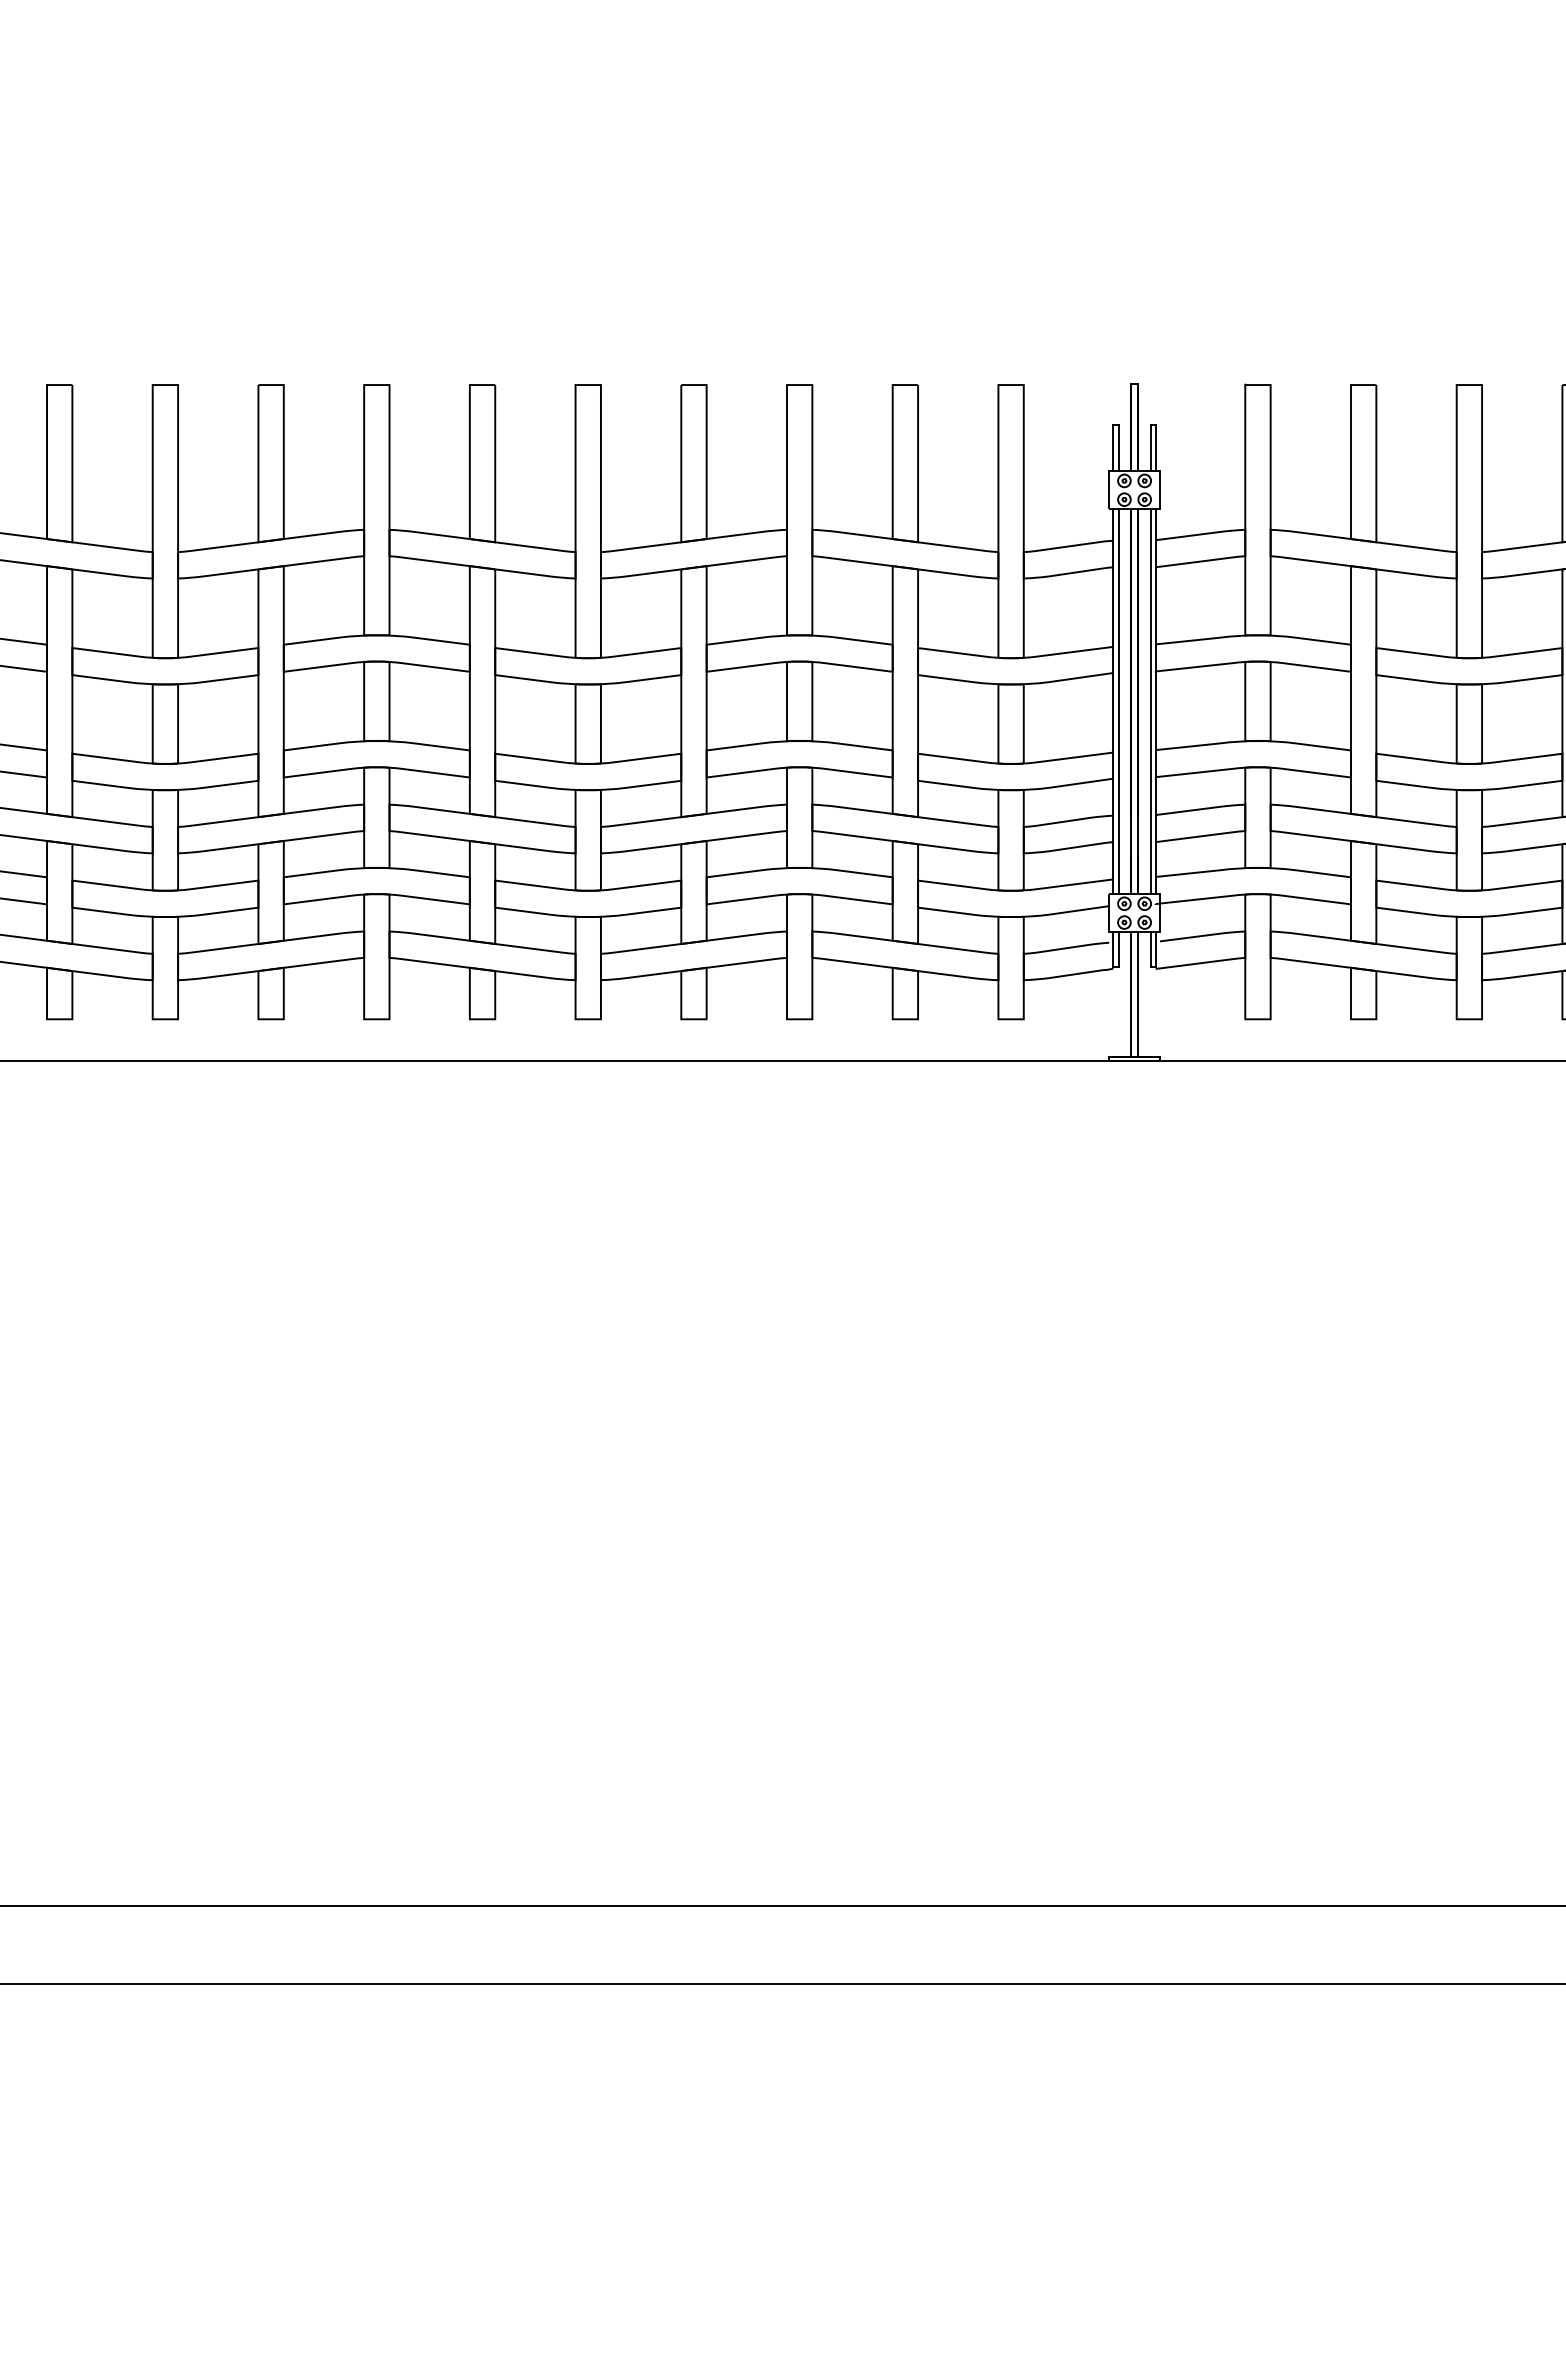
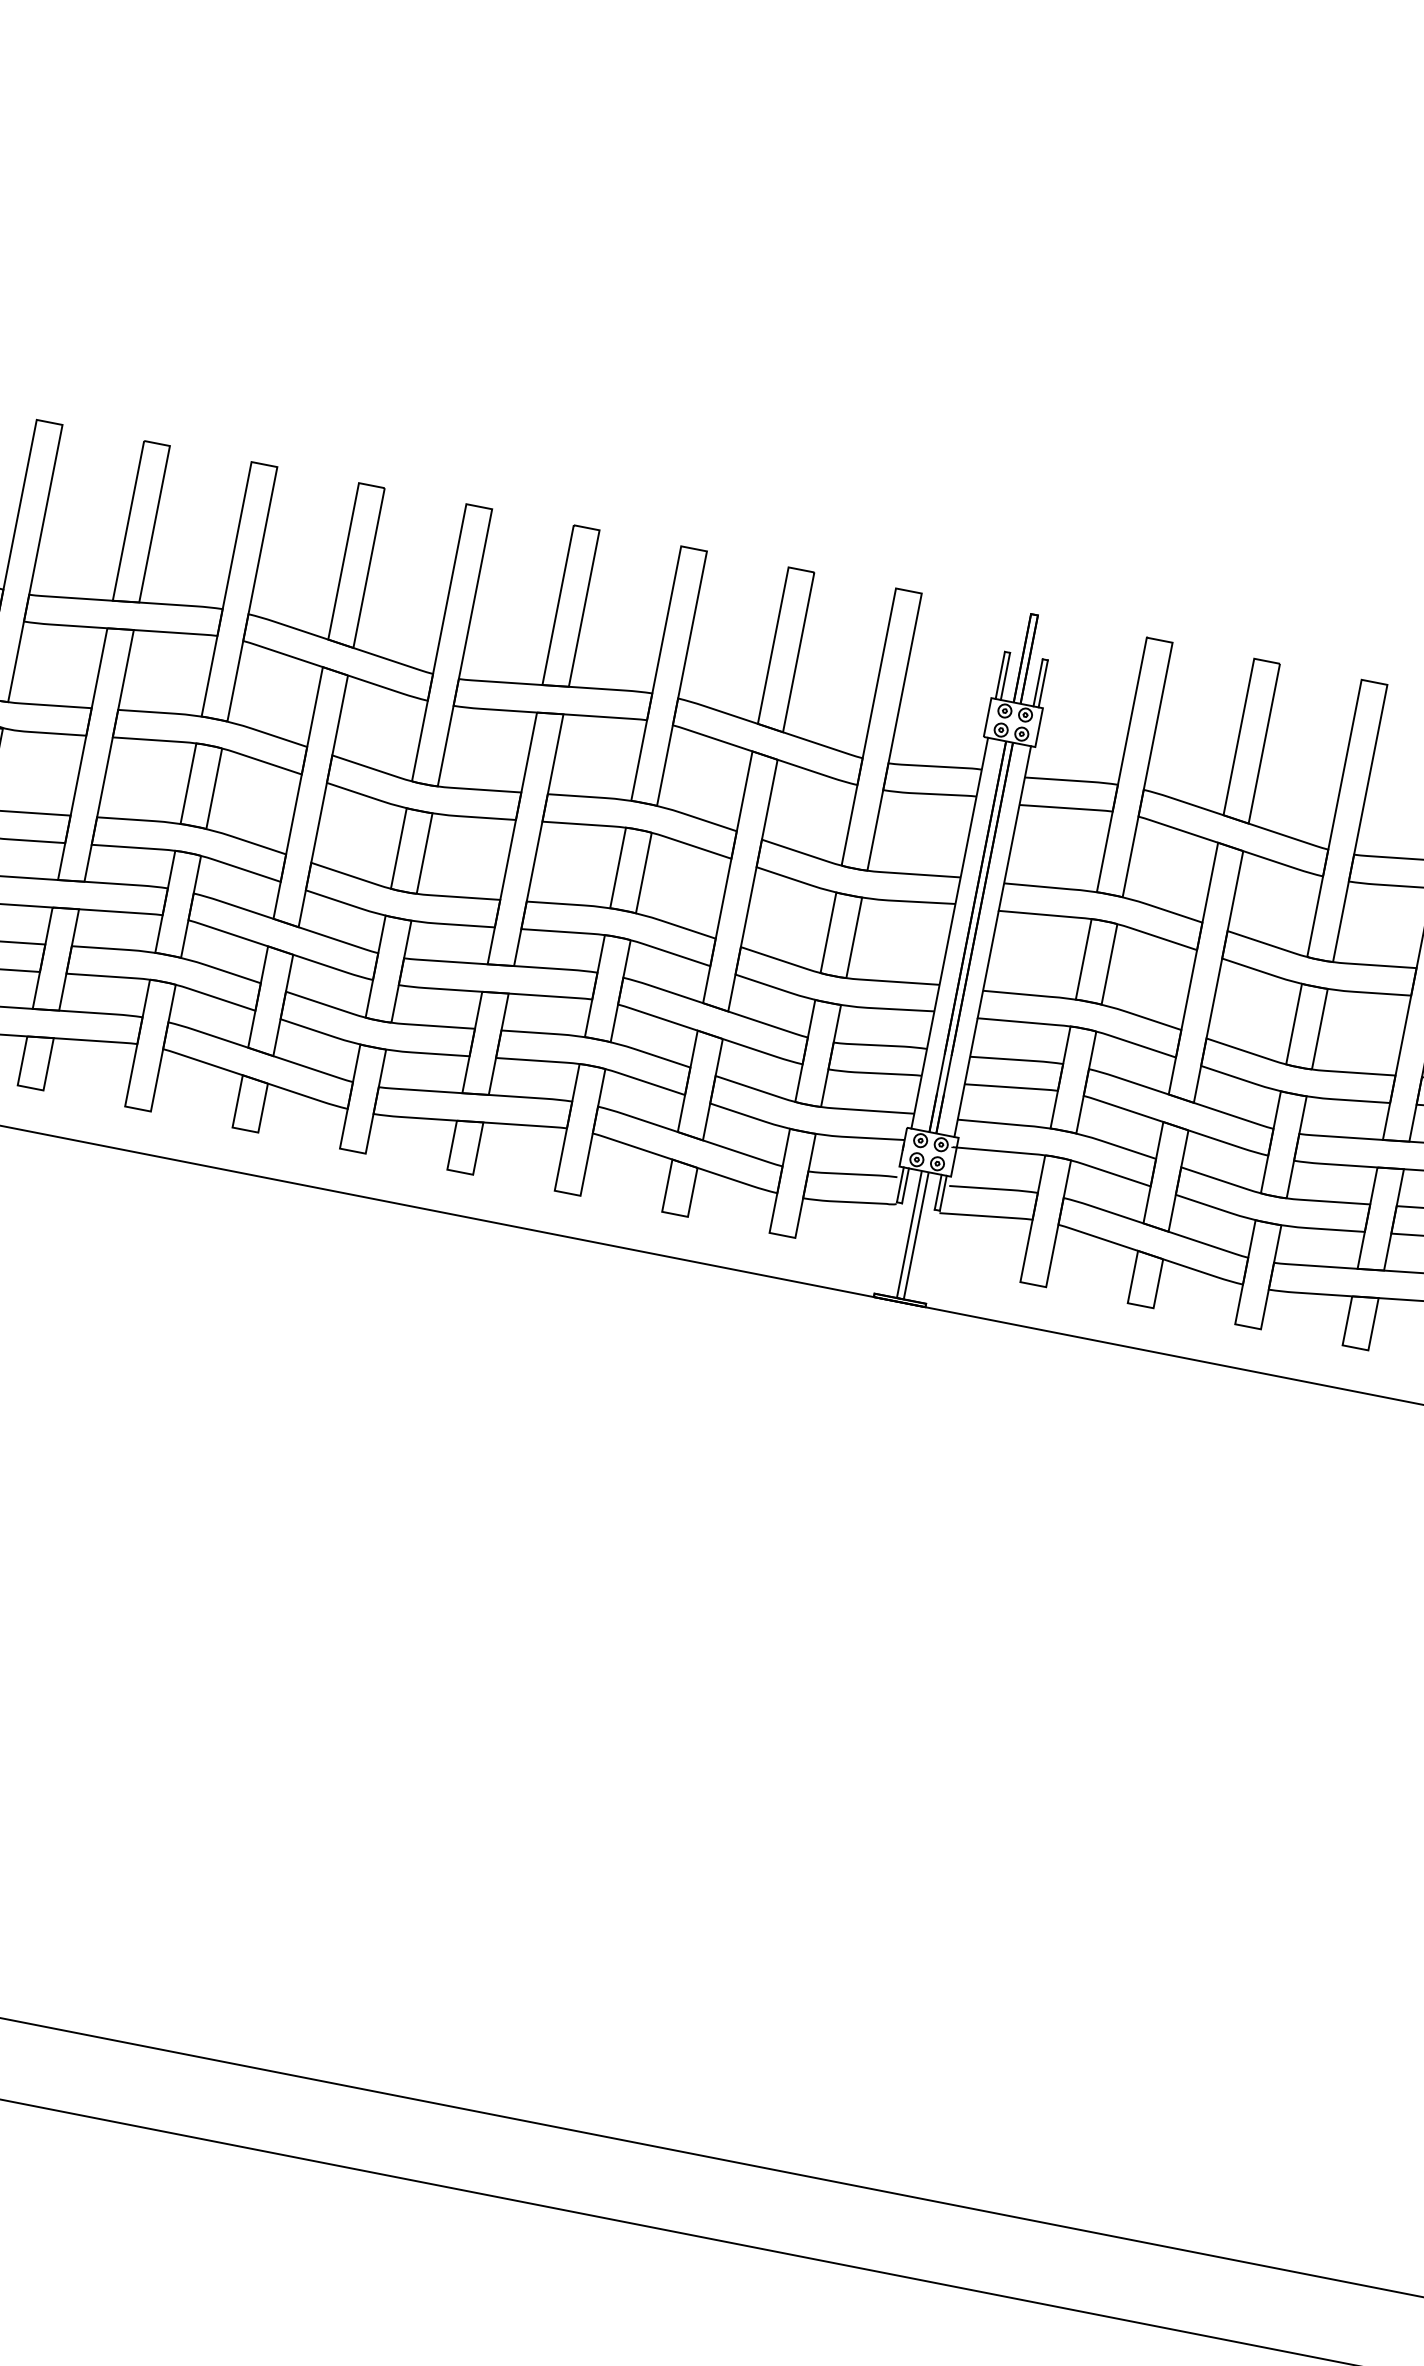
line: (1118, 701) -> (954, 933), removed
line: (1150, 701) -> (987, 940), removed

